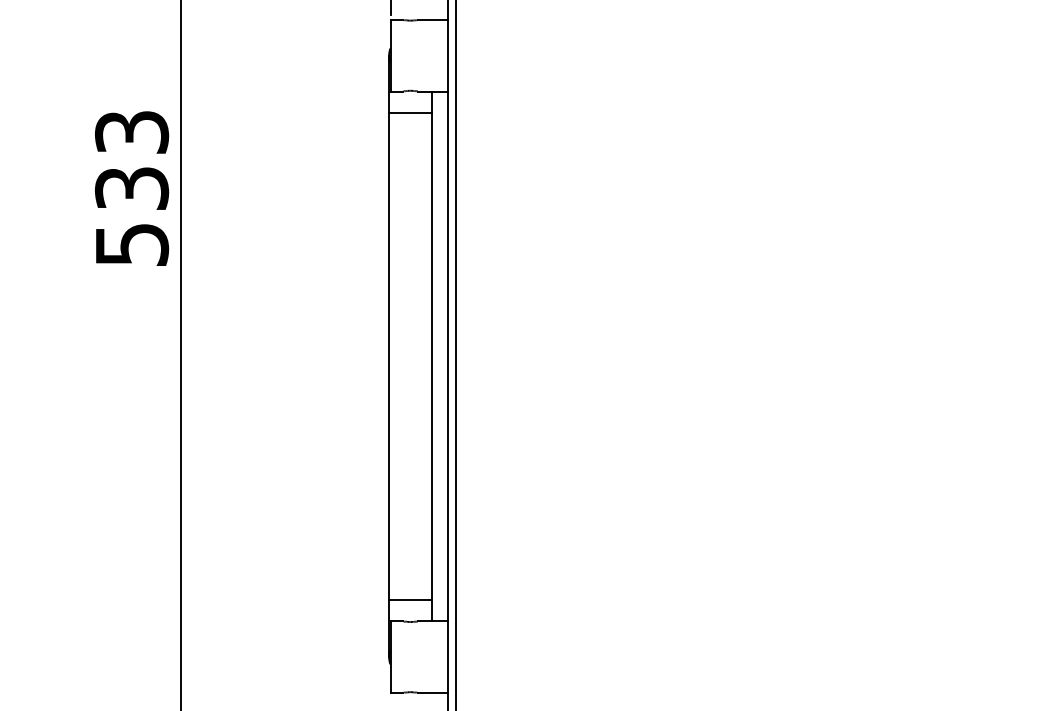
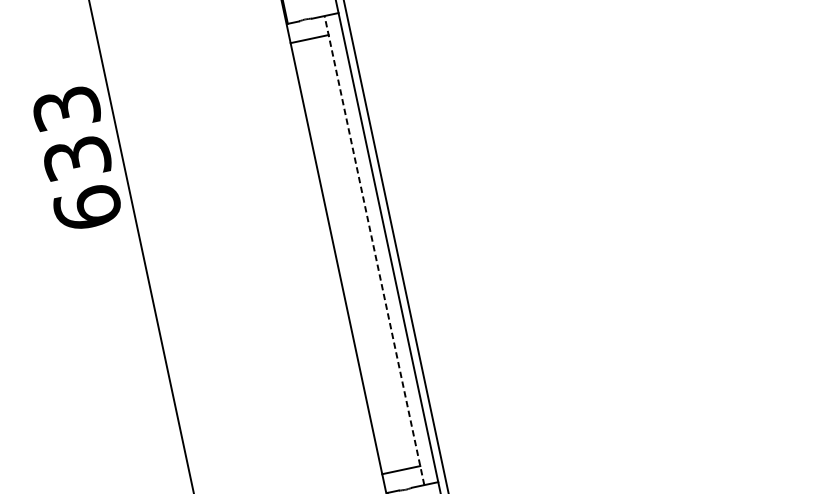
text: (132, 244) -> (88, 207), 533 -> 633
line: (432, 356) -> (374, 250), solid -> dashed

